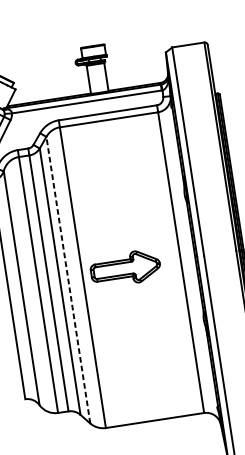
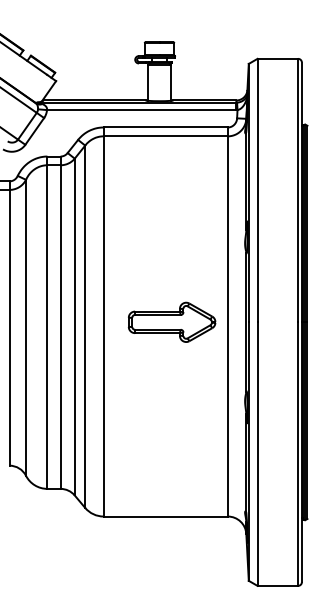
part: (125, 267) -> (172, 321), moved
line: (68, 279) -> (85, 326), dashed -> solid

